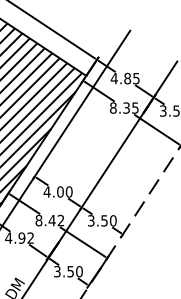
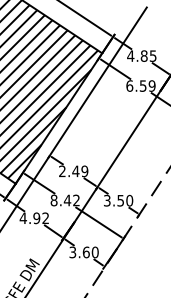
text: (124, 107) -> (141, 85), 8.35 -> 6.59
text: (57, 191) -> (72, 170), 4.00 -> 2.49
text: (70, 271) -> (86, 252), 3.50 -> 3.60

